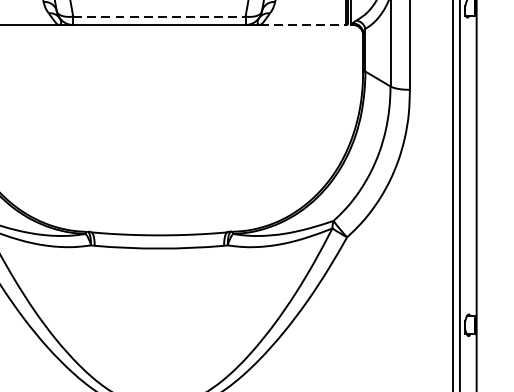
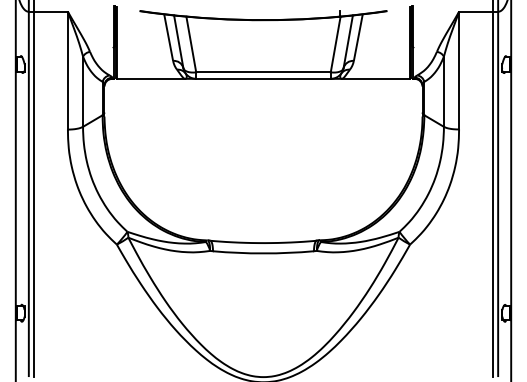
line: (159, 16) -> (263, 72), dashed -> solid
line: (302, 24) -> (375, 78), dashed -> solid

